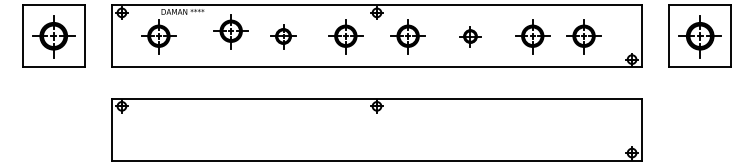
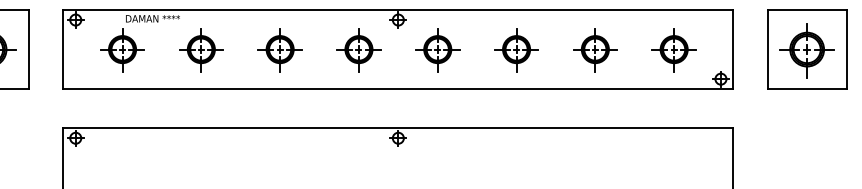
part: (230, 31) -> (200, 49), moved
part: (283, 36) -> (280, 49), size x1.43
part: (470, 36) -> (516, 49), size x1.67
part: (583, 36) -> (673, 49), moved

